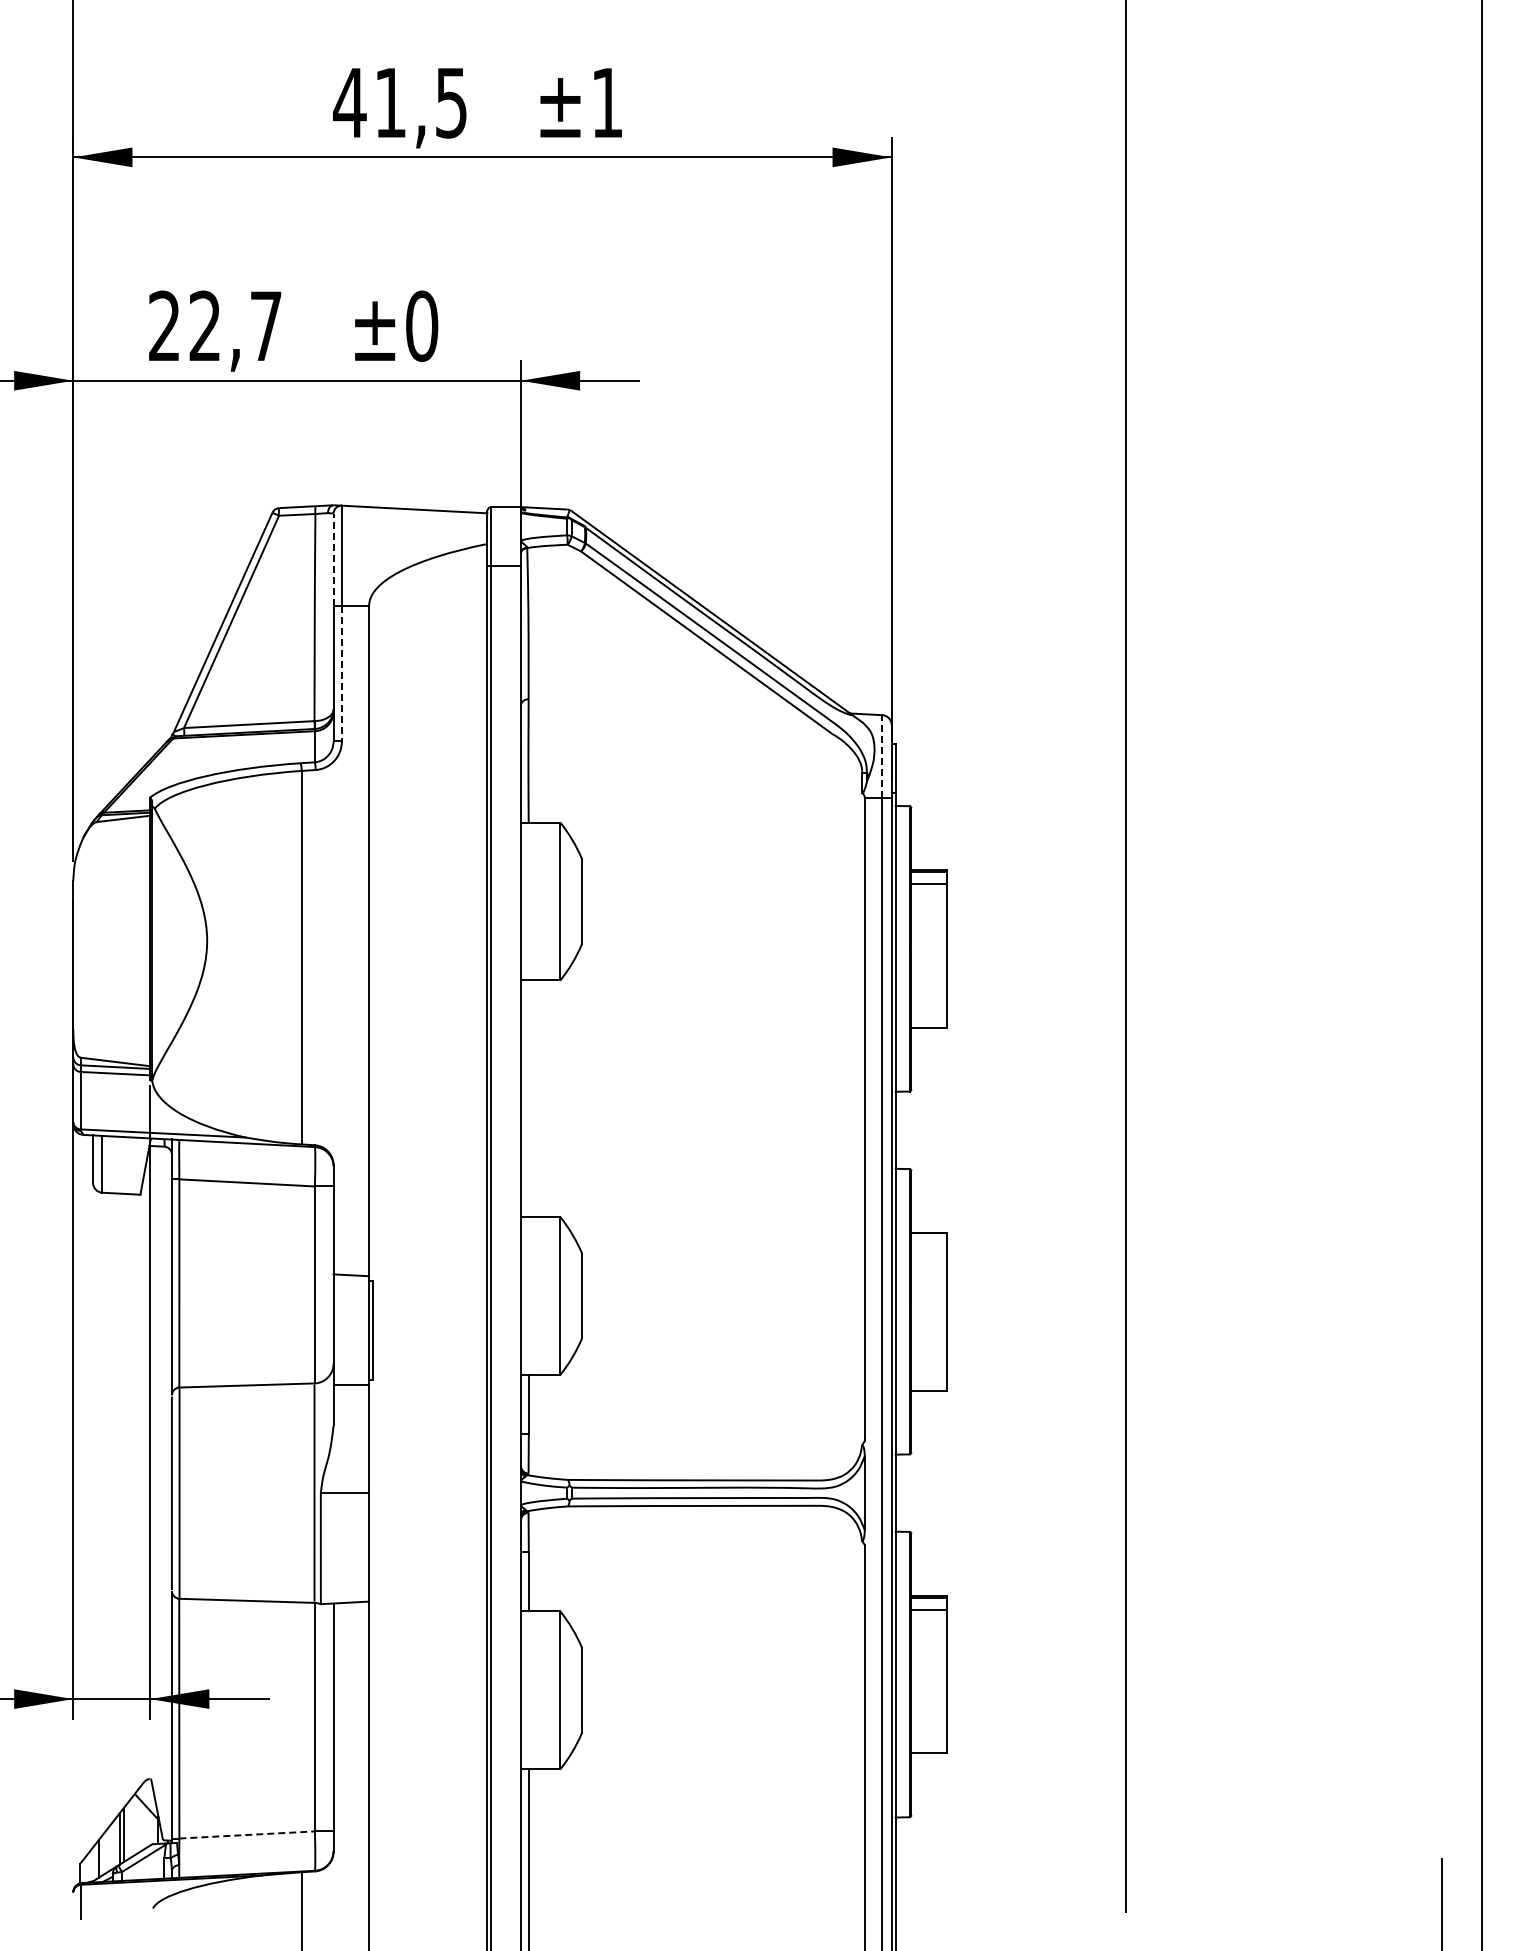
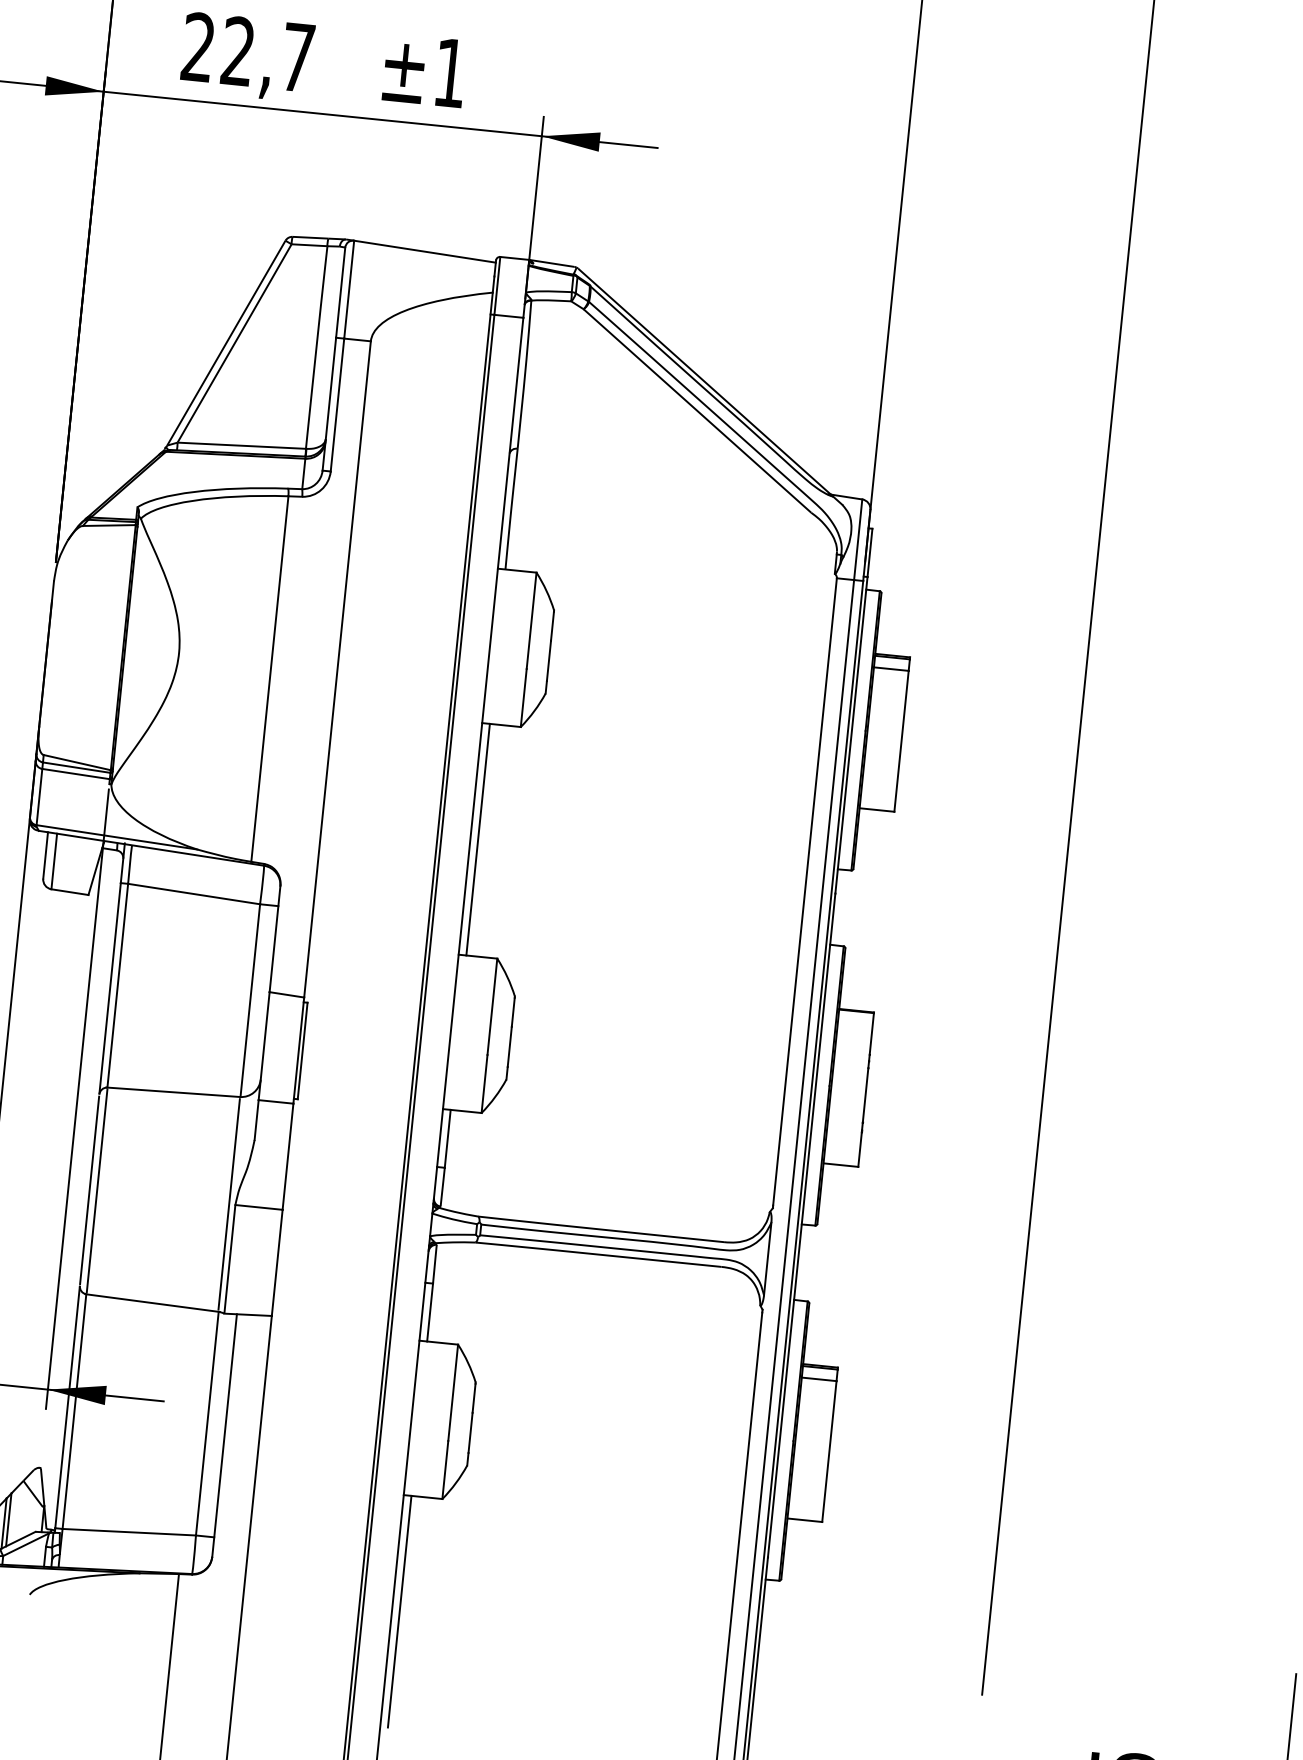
text: (422, 326) -> (450, 73), ±0 -> ±1
line: (333, 559) -> (340, 292), dashed -> solid
line: (341, 673) -> (337, 404), dashed -> solid
line: (882, 755) -> (858, 538), dashed -> solid
line: (528, 1098) -> (477, 839), added
line: (247, 1834) -> (129, 1531), dashed -> solid

